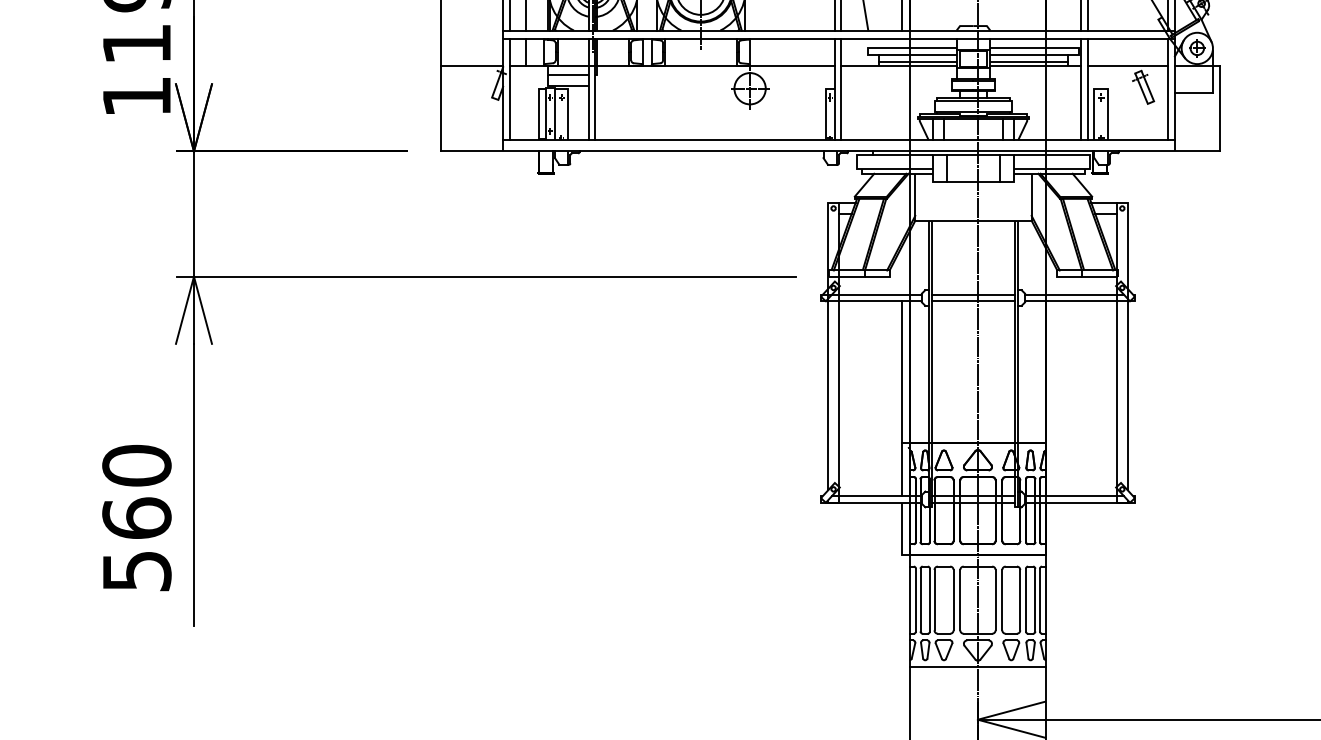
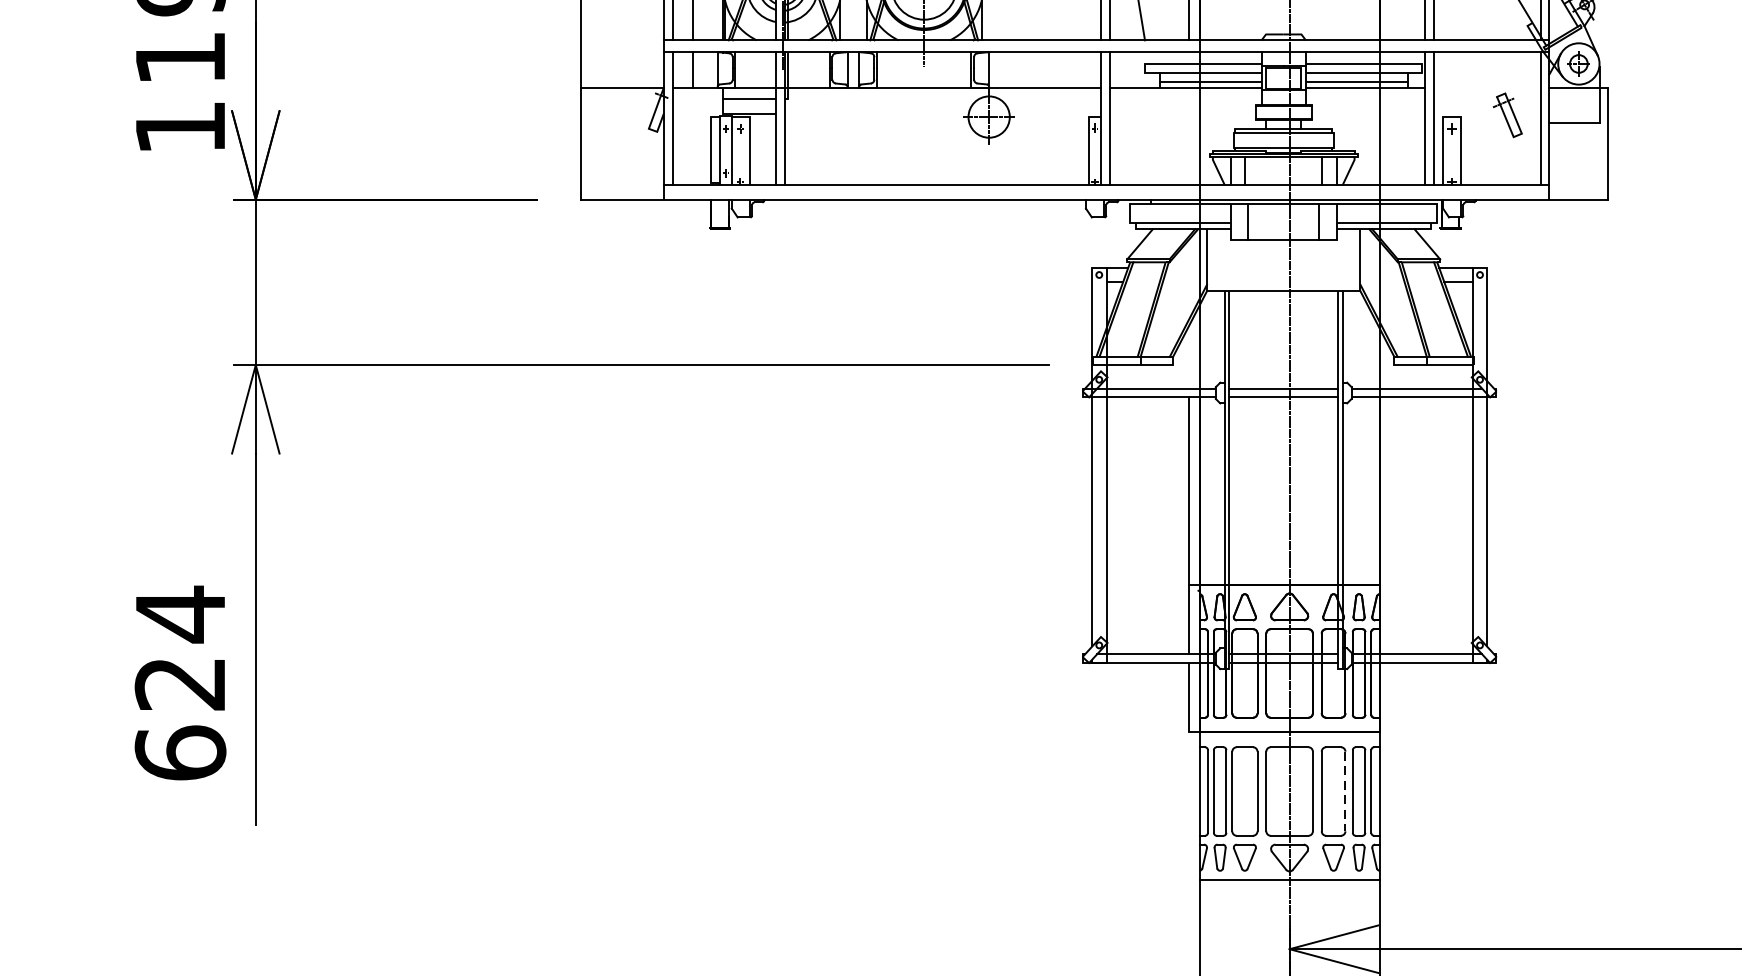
line: (1127, 66) -> (1486, 87), removed
text: (136, 517) -> (180, 682), 560 -> 624
line: (1020, 600) -> (1345, 791), solid -> dashed

